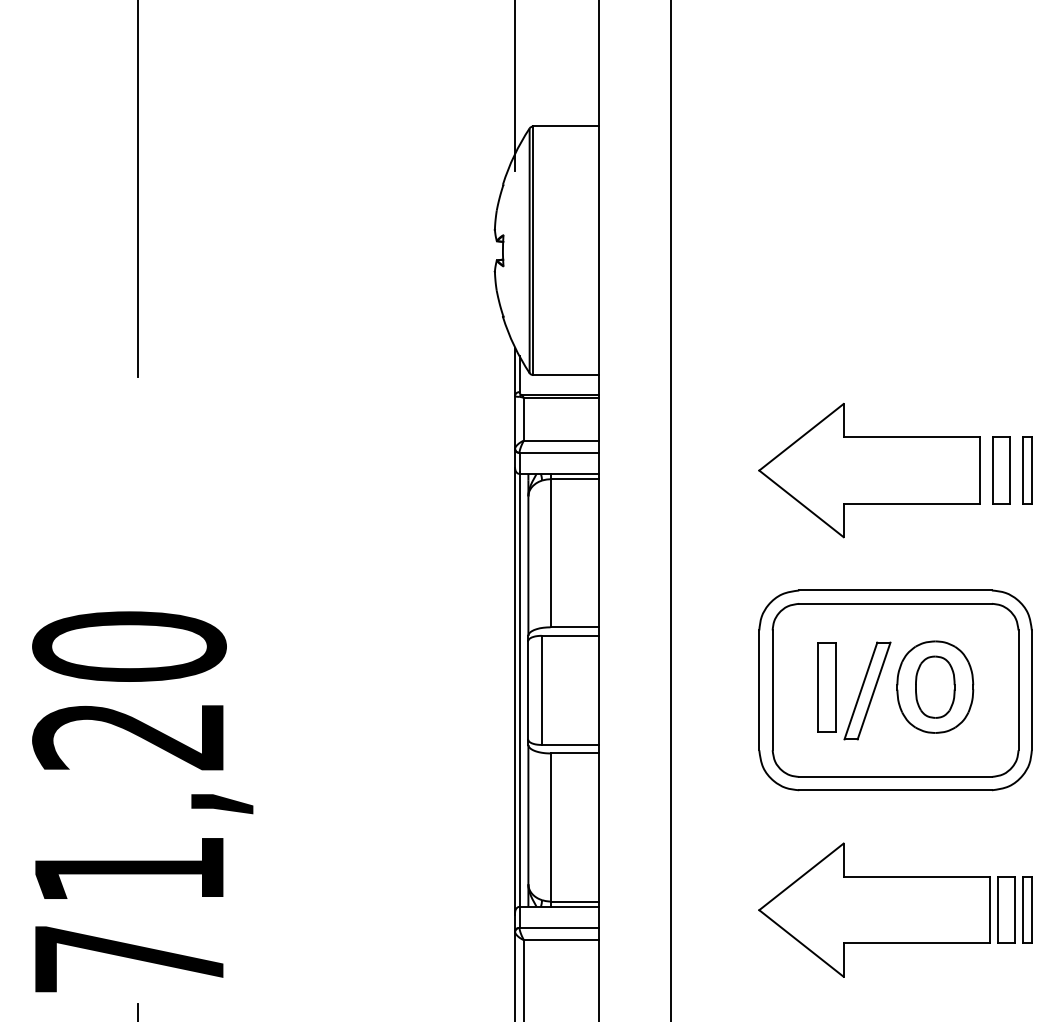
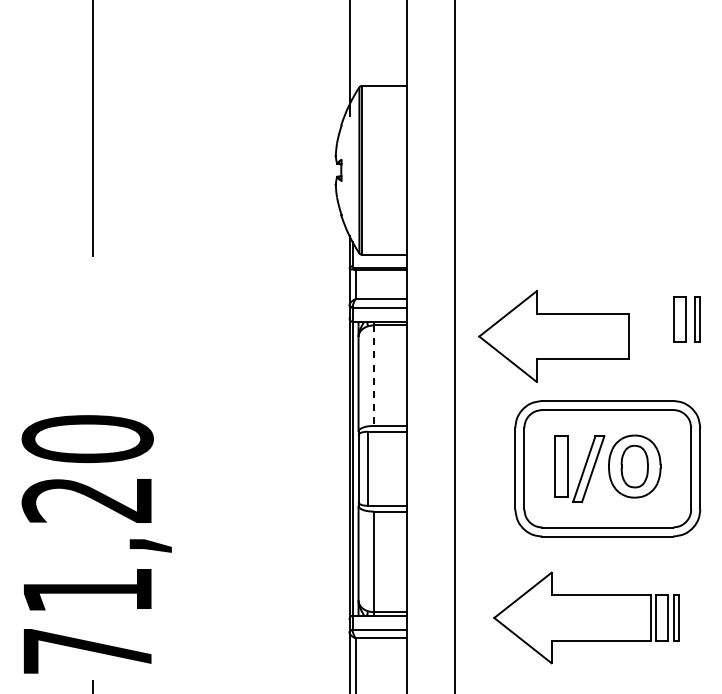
part: (868, 470) -> (553, 336), moved
line: (550, 554) -> (373, 376), solid -> dashed
part: (895, 909) -> (586, 617), moved

